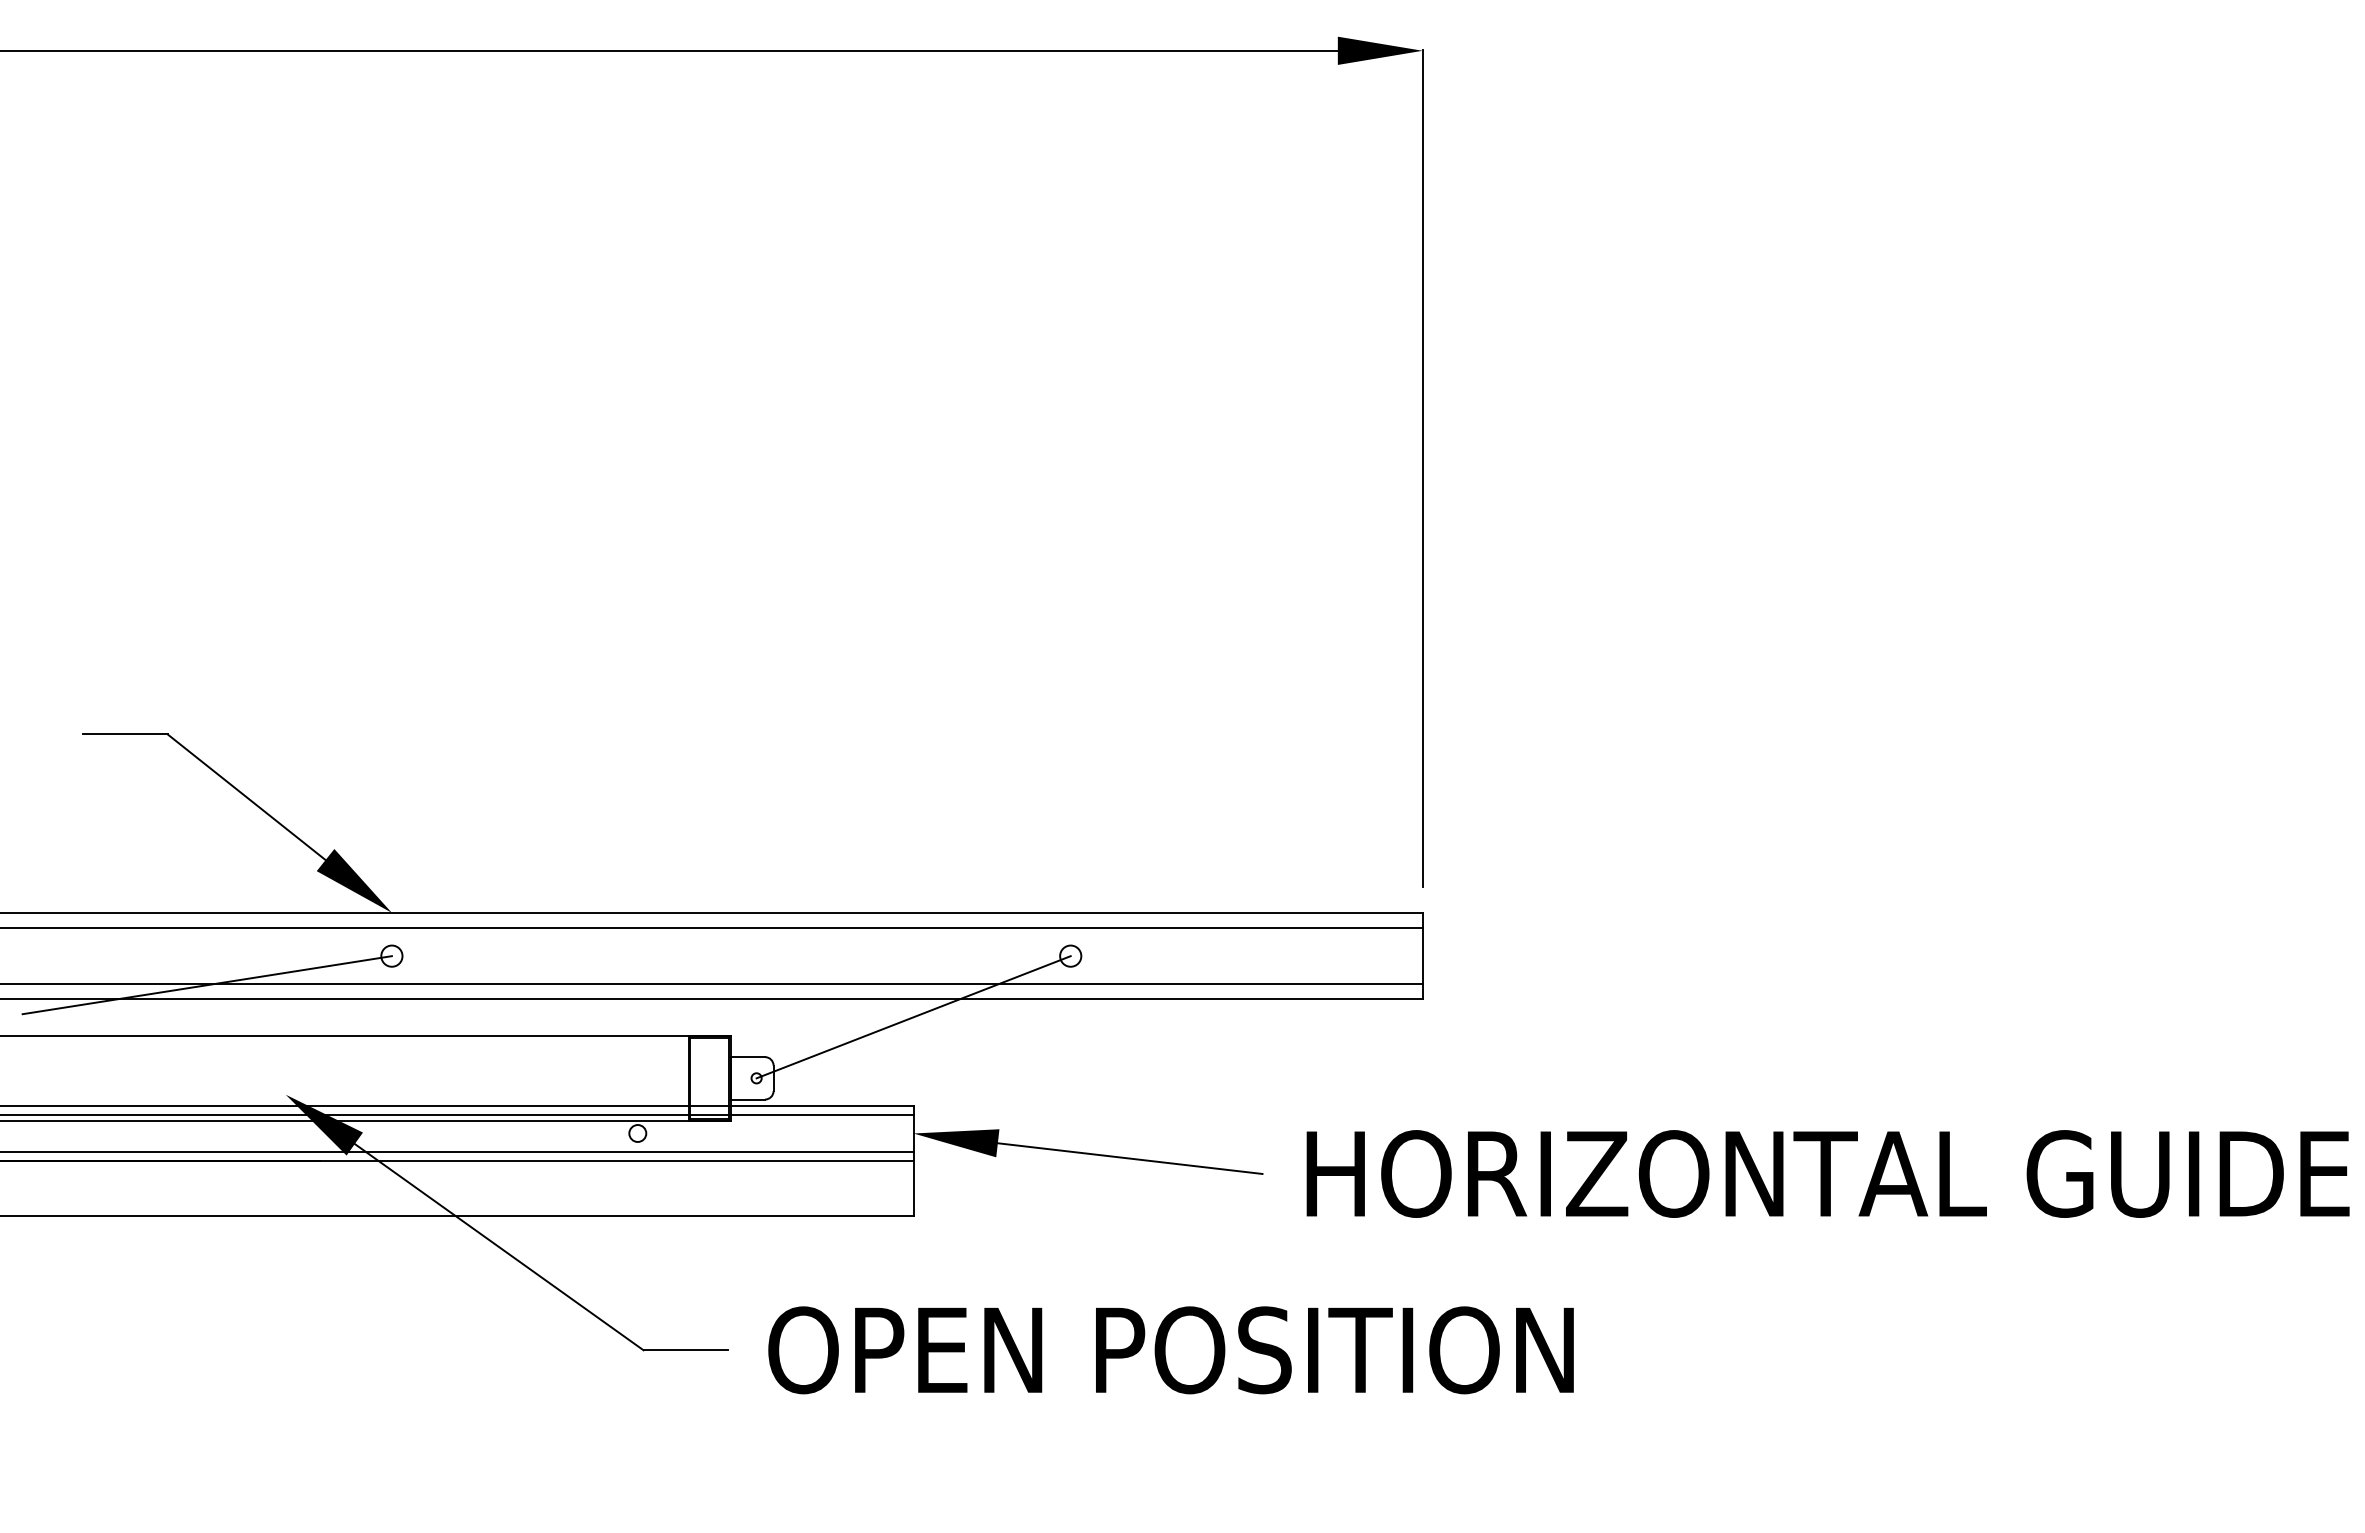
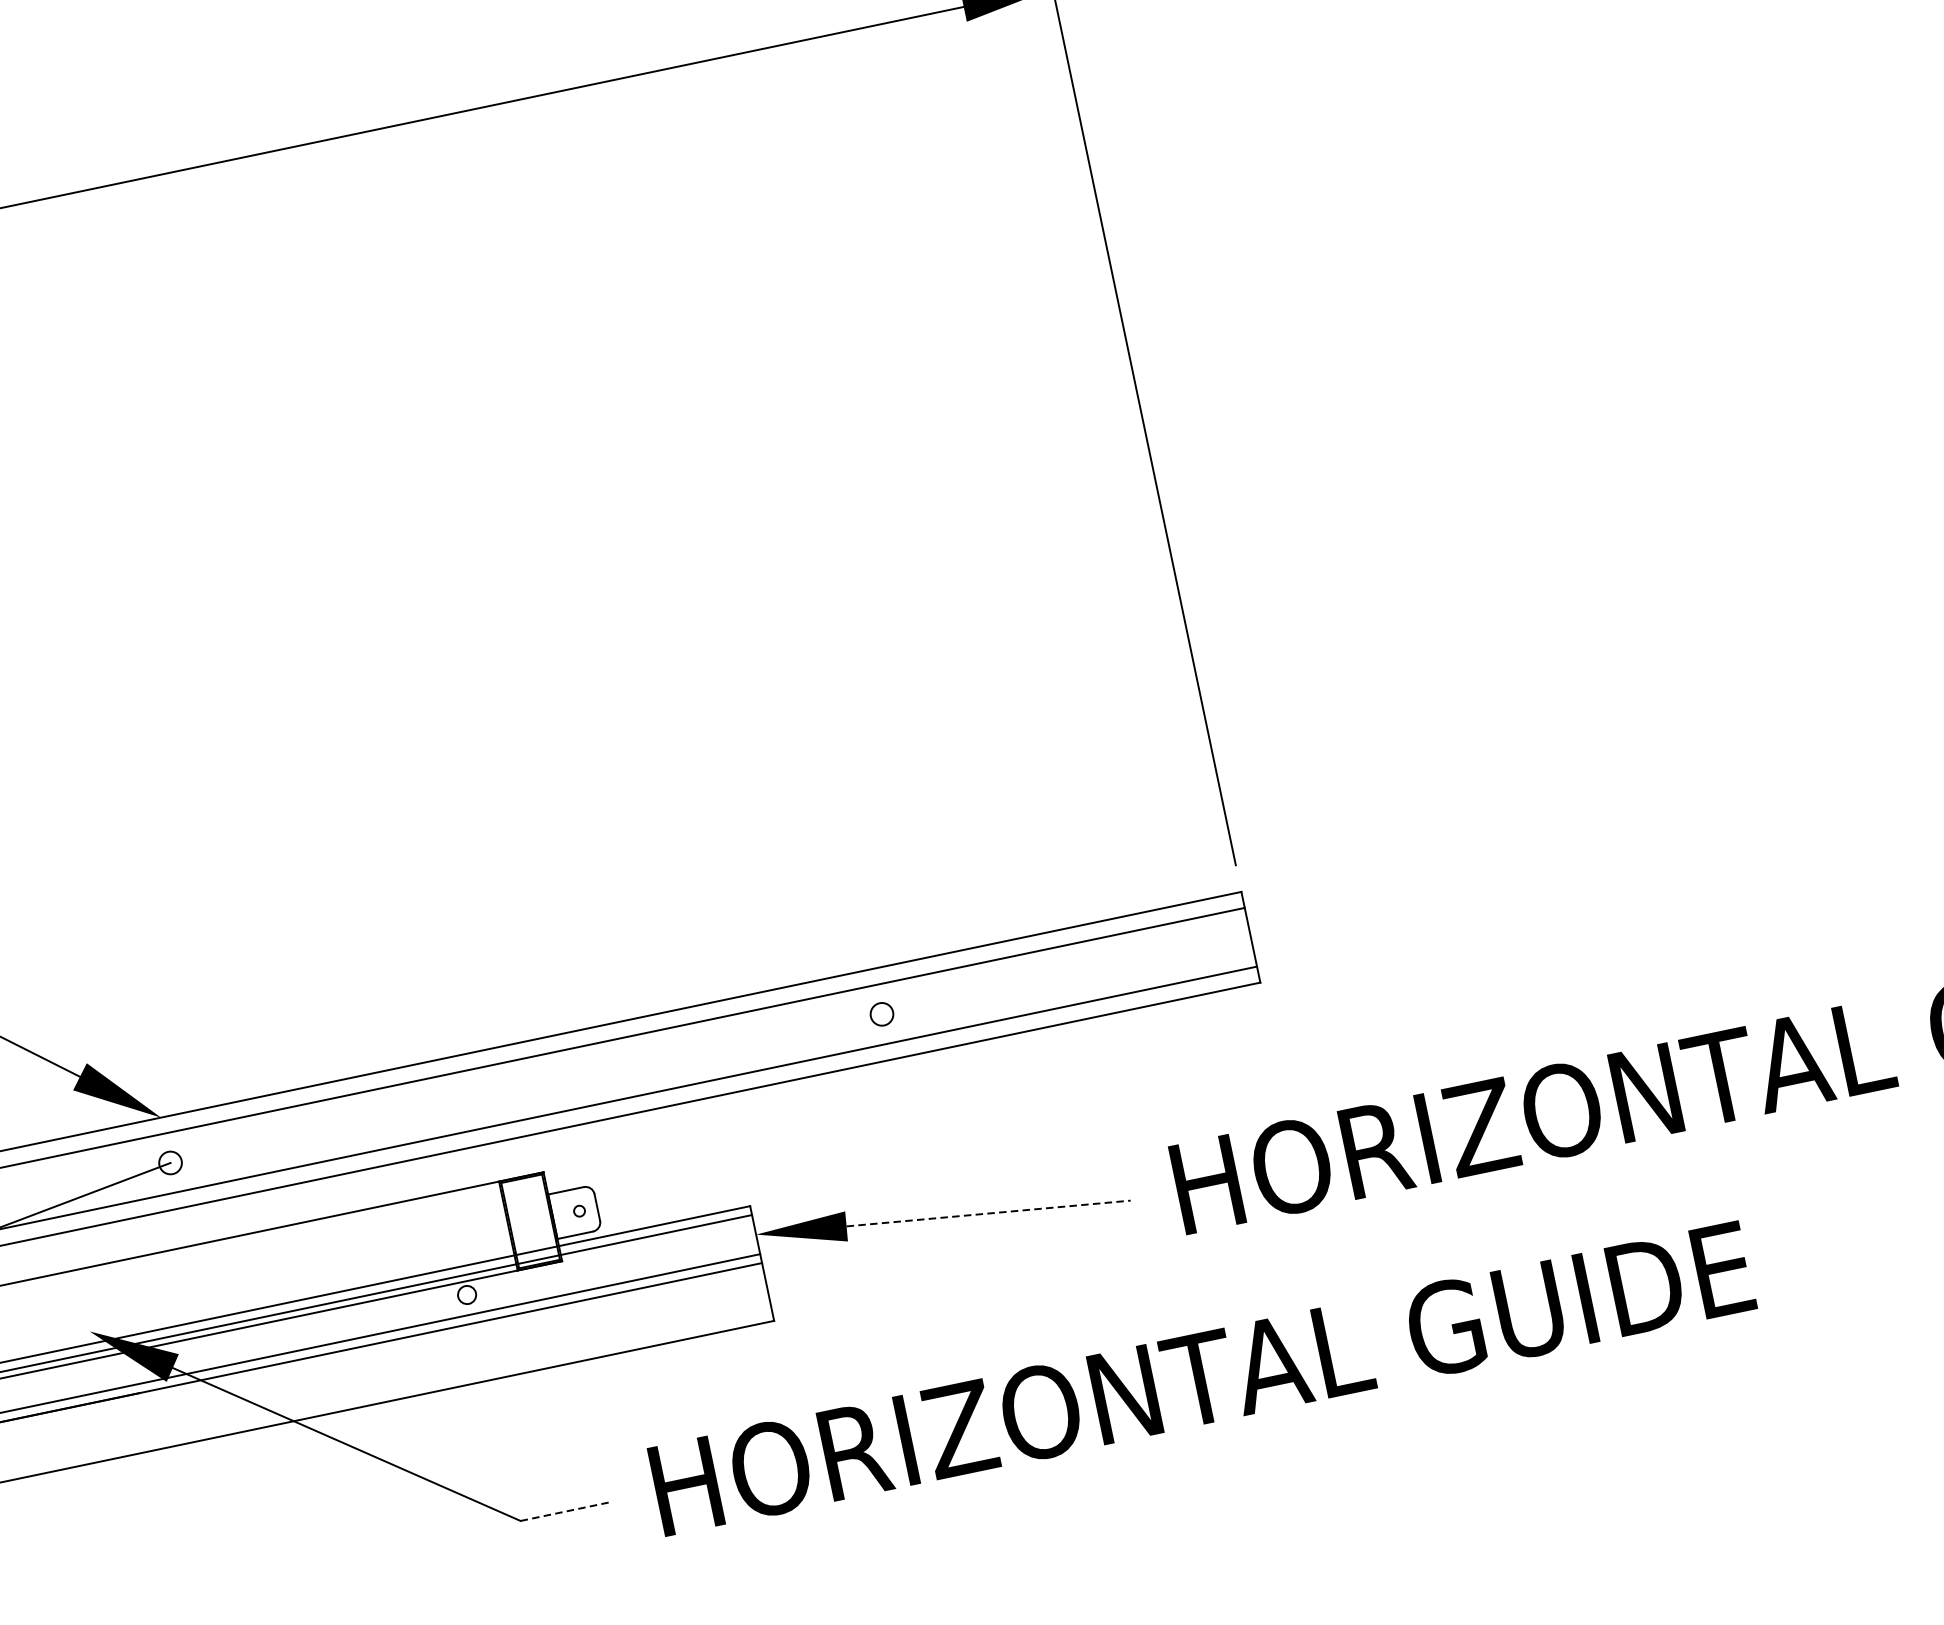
line: (913, 1017) -> (730, 1113), removed
line: (1130, 1158) -> (988, 1213), solid -> dashed
line: (686, 1350) -> (565, 1511), solid -> dashed
text: (1291, 1350) -> (1199, 1379), OPEN POSITION -> HORIZONTAL GUIDE

